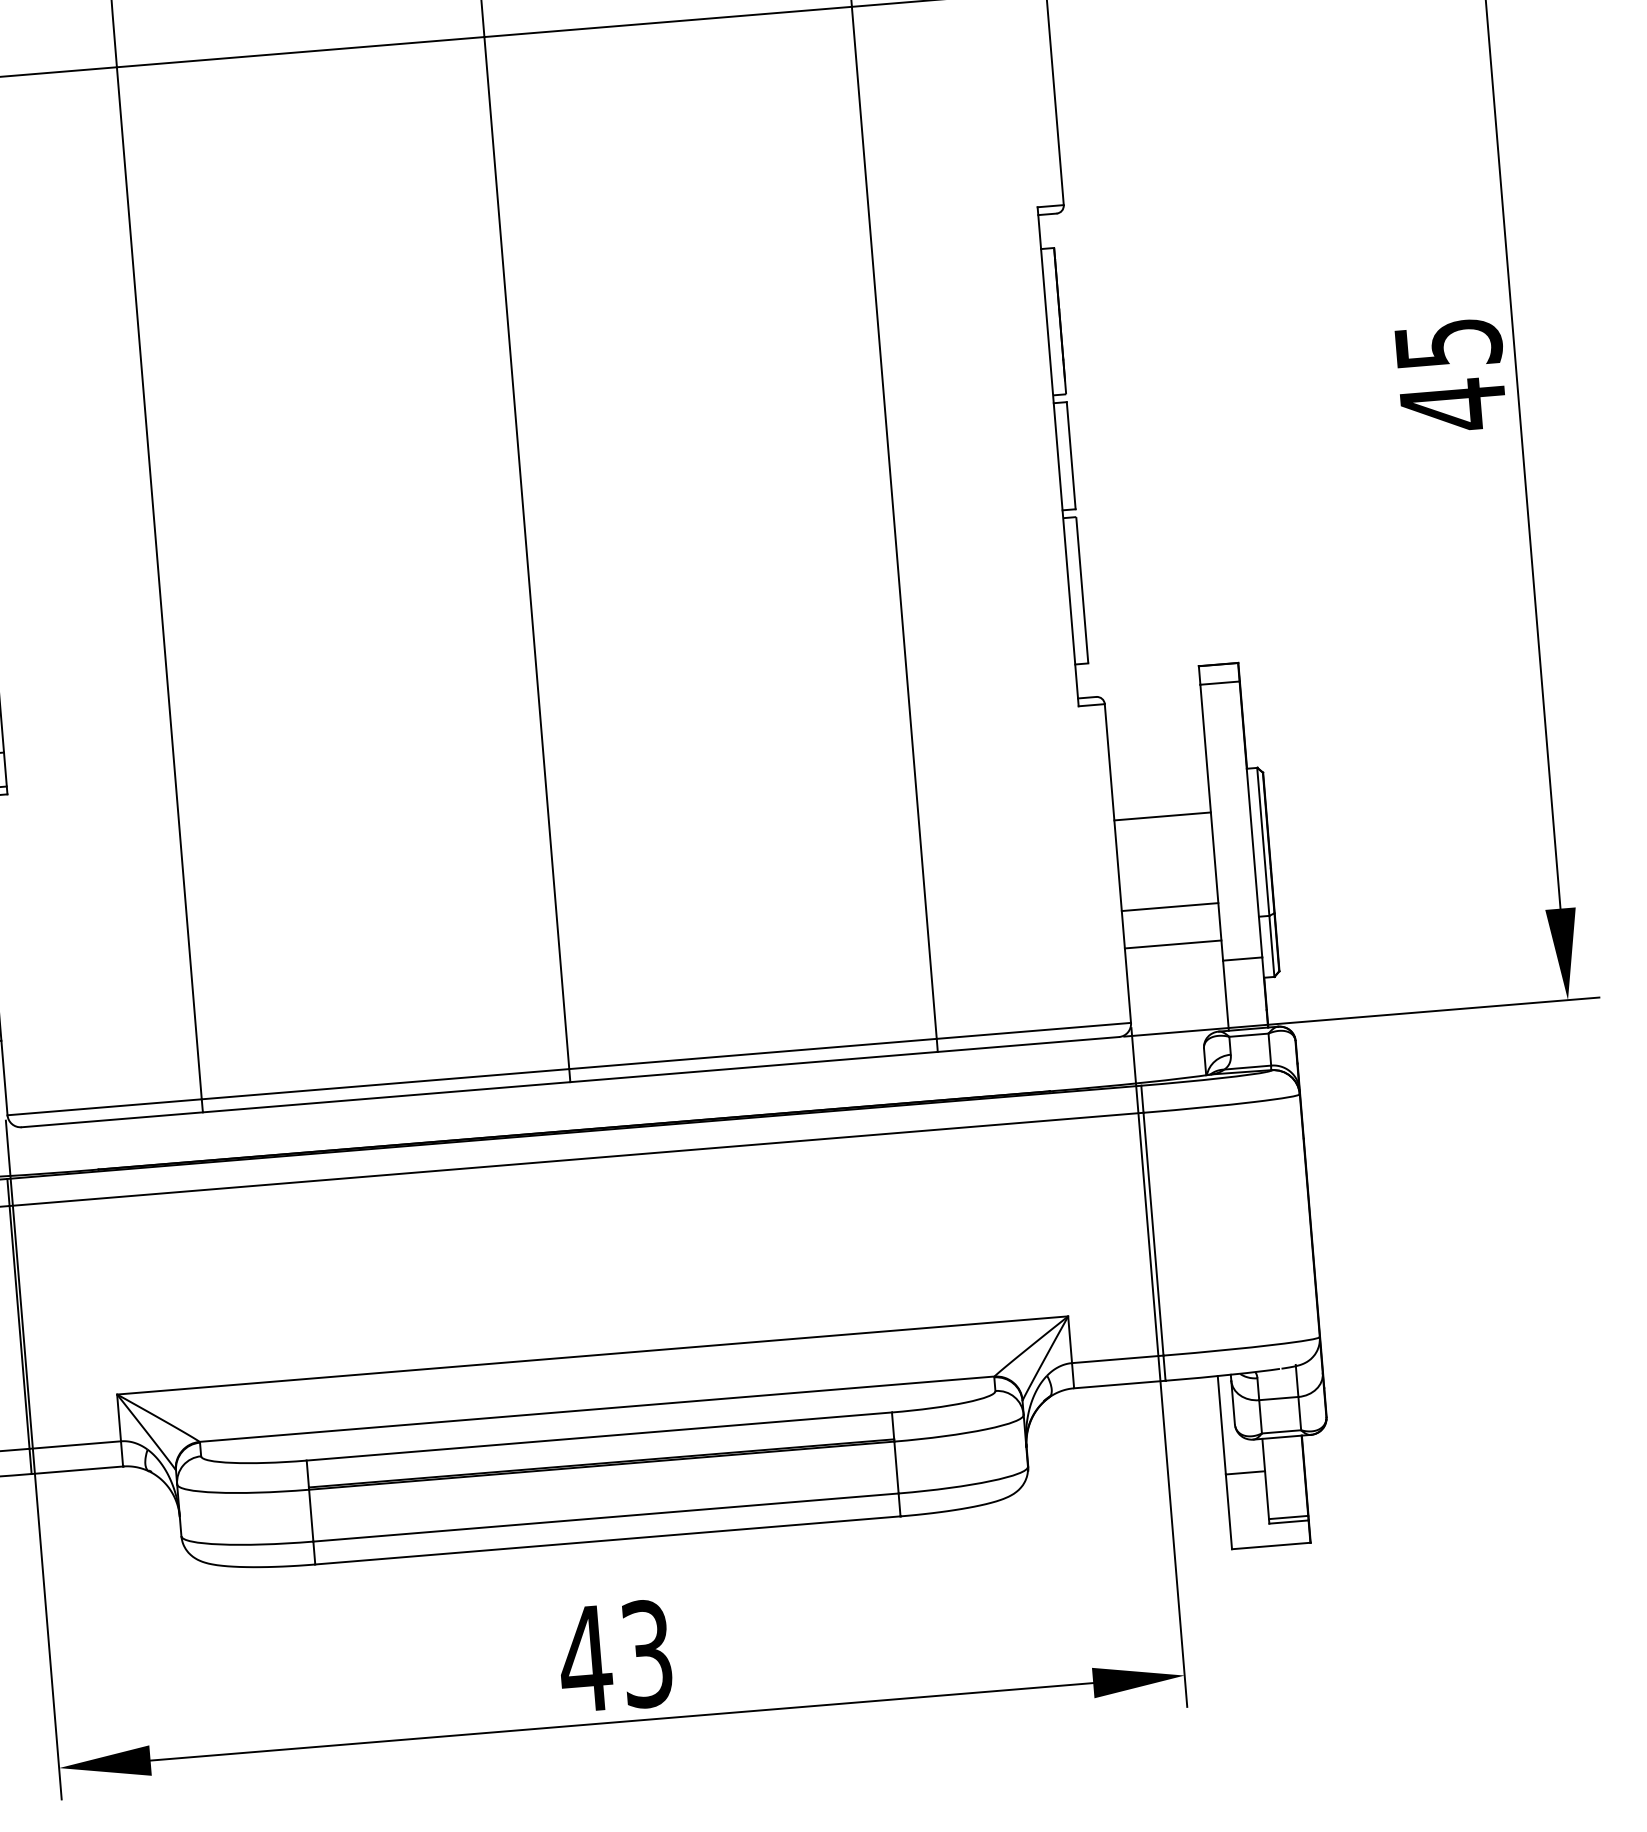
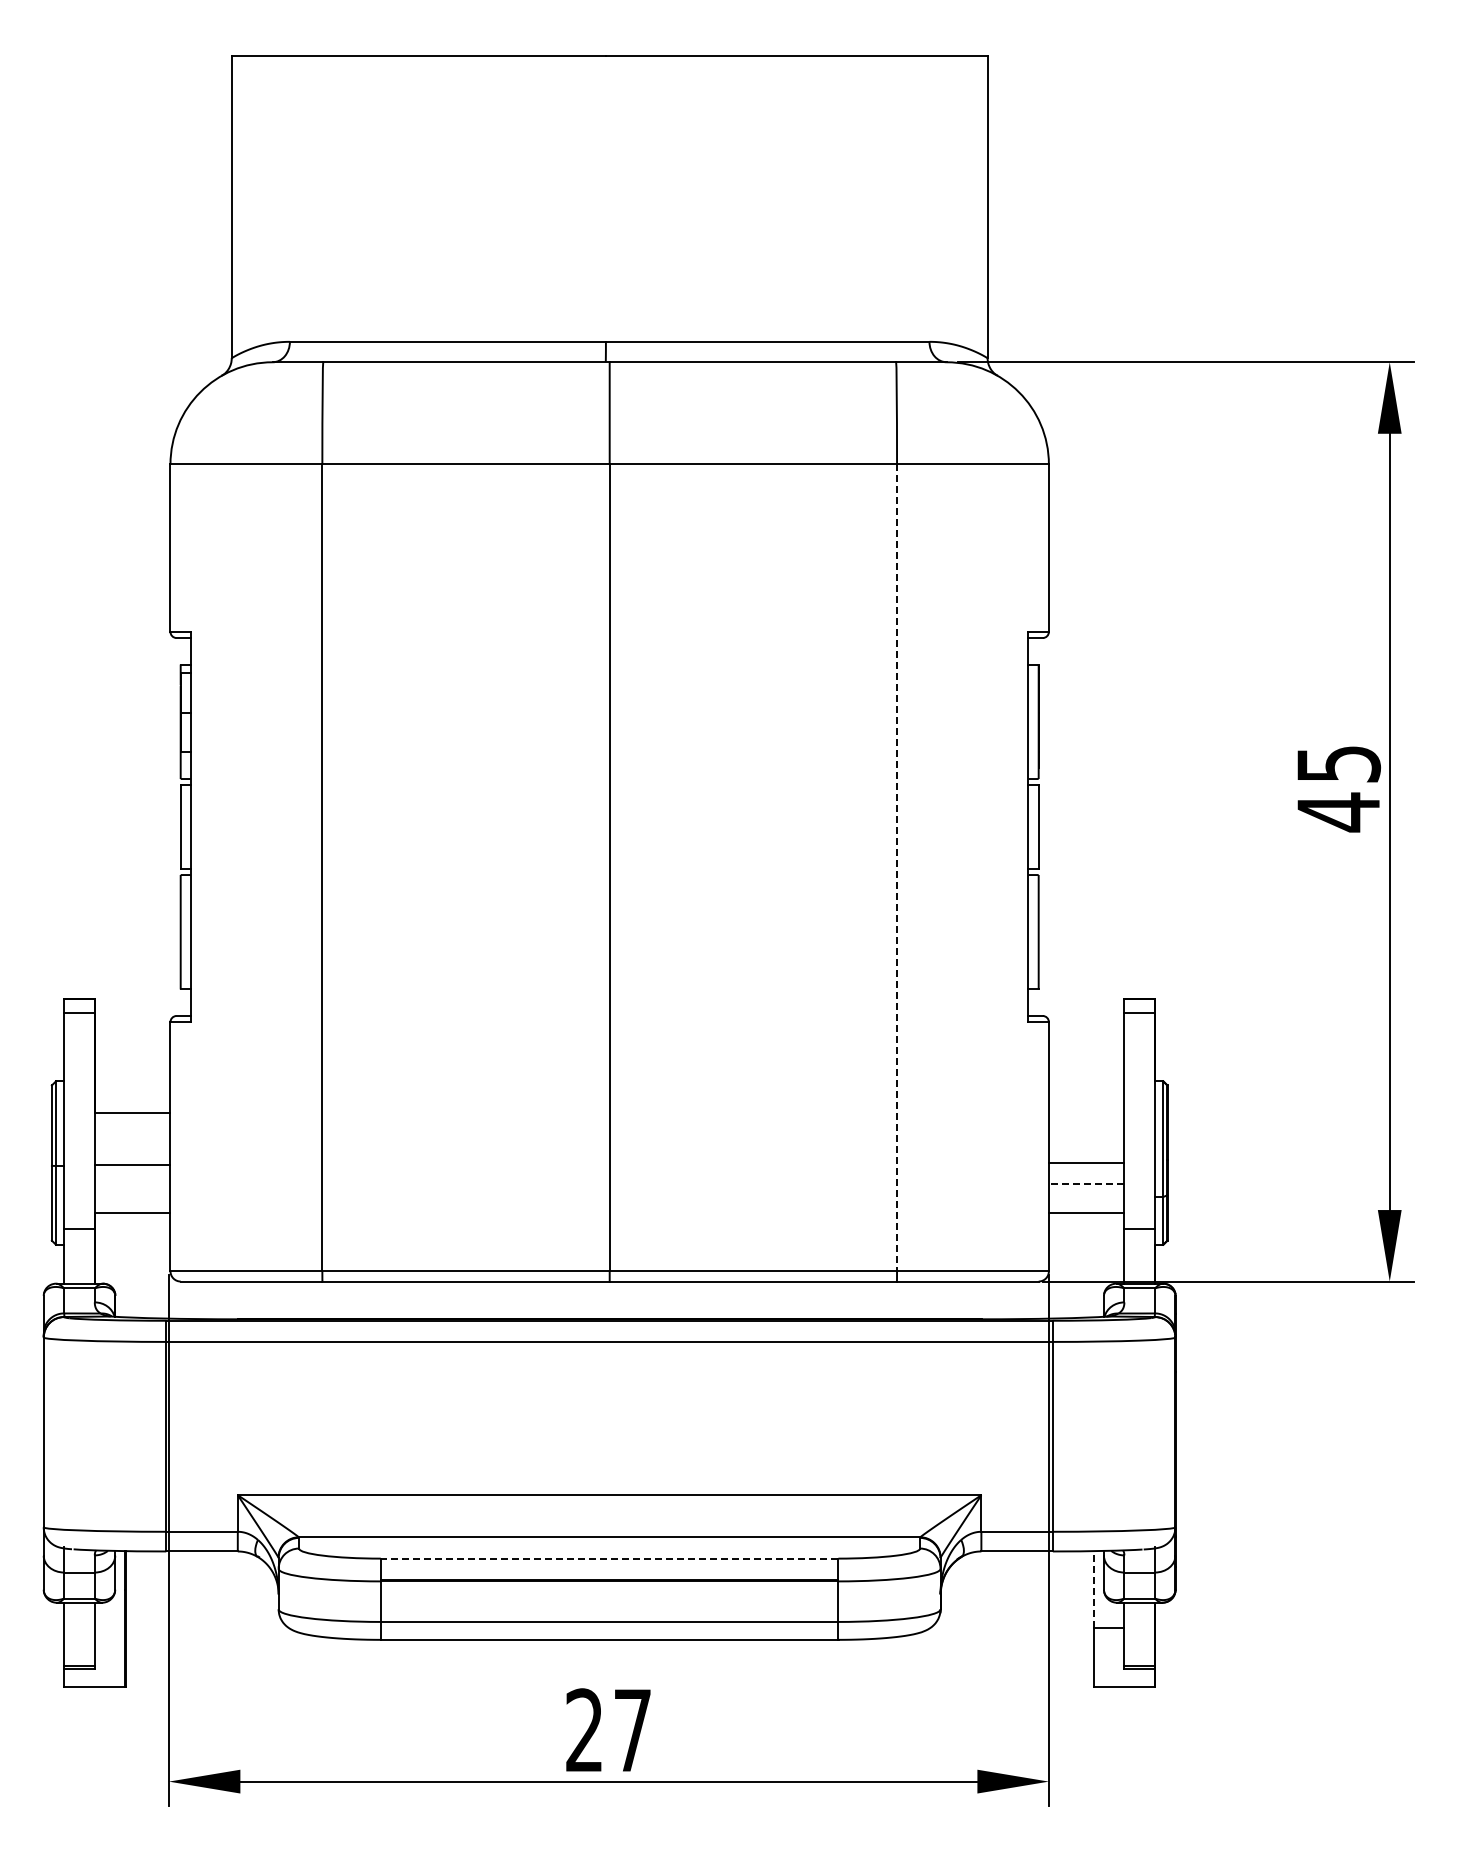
line: (895, 523) -> (897, 868), solid -> dashed
line: (1162, 817) -> (1086, 1163), moved
line: (1169, 906) -> (1086, 1183), solid -> dashed
line: (1221, 1425) -> (1093, 1589), solid -> dashed
line: (599, 1436) -> (609, 1558), solid -> dashed
text: (614, 1656) -> (607, 1730), 43 -> 27

